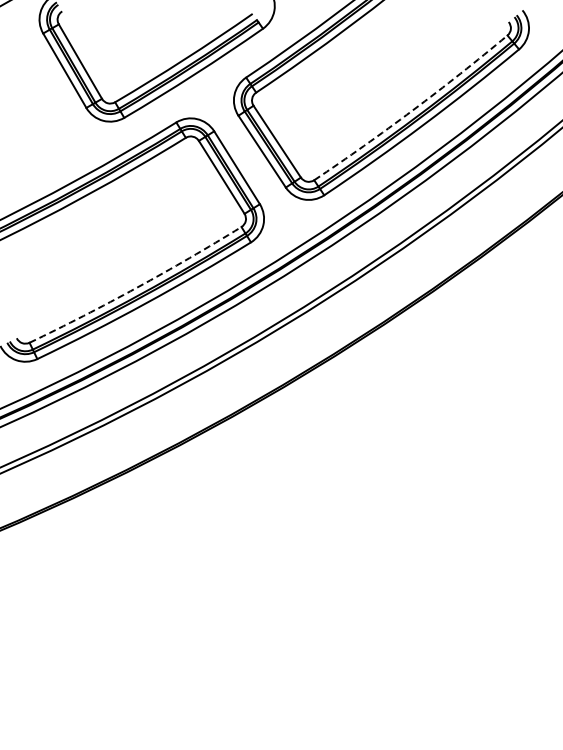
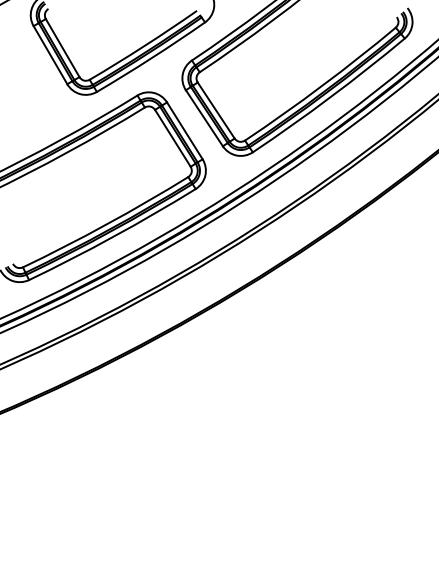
arc: (412, 110) -> (321, 86), dashed -> solid
arc: (137, 287) -> (107, 224), dashed -> solid

